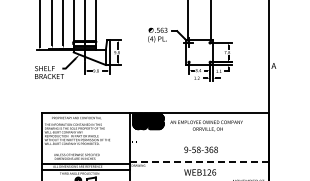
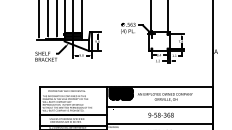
line: (199, 139) -> (159, 107), added
line: (85, 149) -> (73, 114), added
line: (200, 161) -> (160, 124), dashed -> solid

